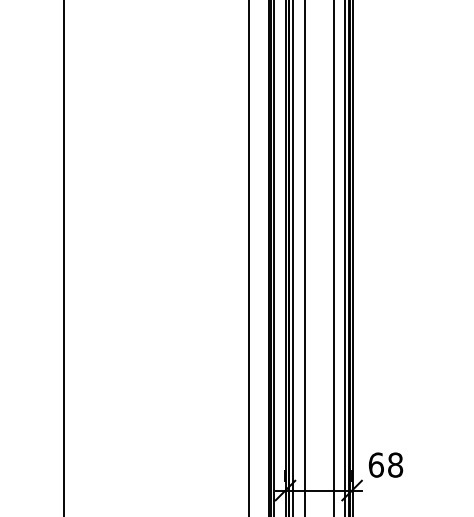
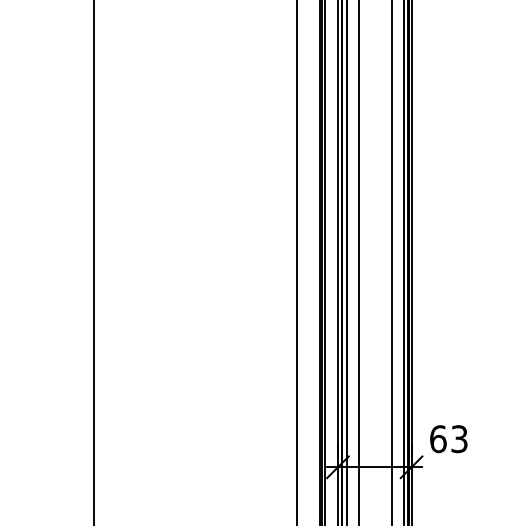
text: (395, 464) -> (459, 438), 68 -> 63

